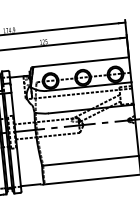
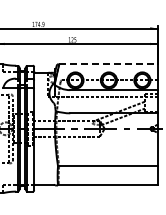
line: (82, 62) -> (109, 64), solid -> dashed

